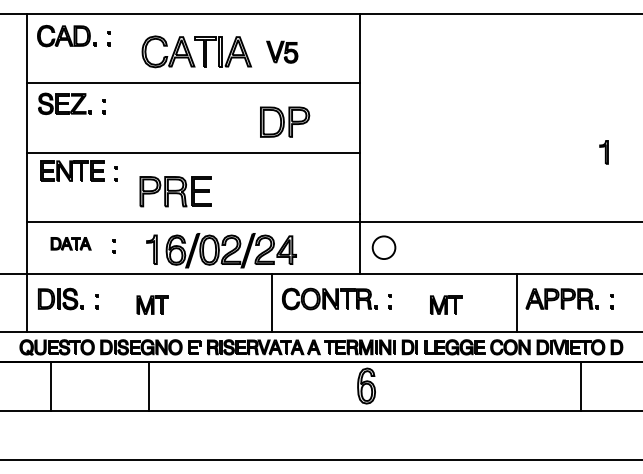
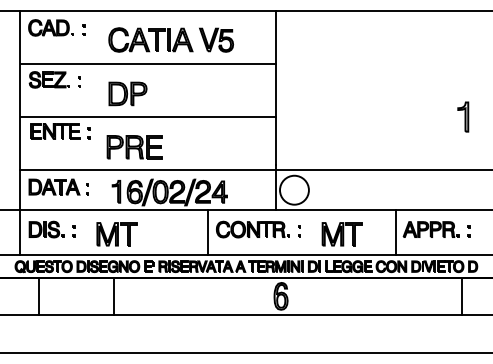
part: (281, 52) -> (215, 40), size x1.43
part: (285, 121) -> (128, 93), moved
part: (603, 152) -> (462, 117), size x1.67
part: (70, 243) -> (53, 186), size x1.67
circle: (383, 247) -> (294, 190), size x1.67
part: (152, 304) -> (116, 233), size x1.67
part: (445, 304) -> (341, 233), size x1.67
line: (581, 385) -> (462, 295), moved

